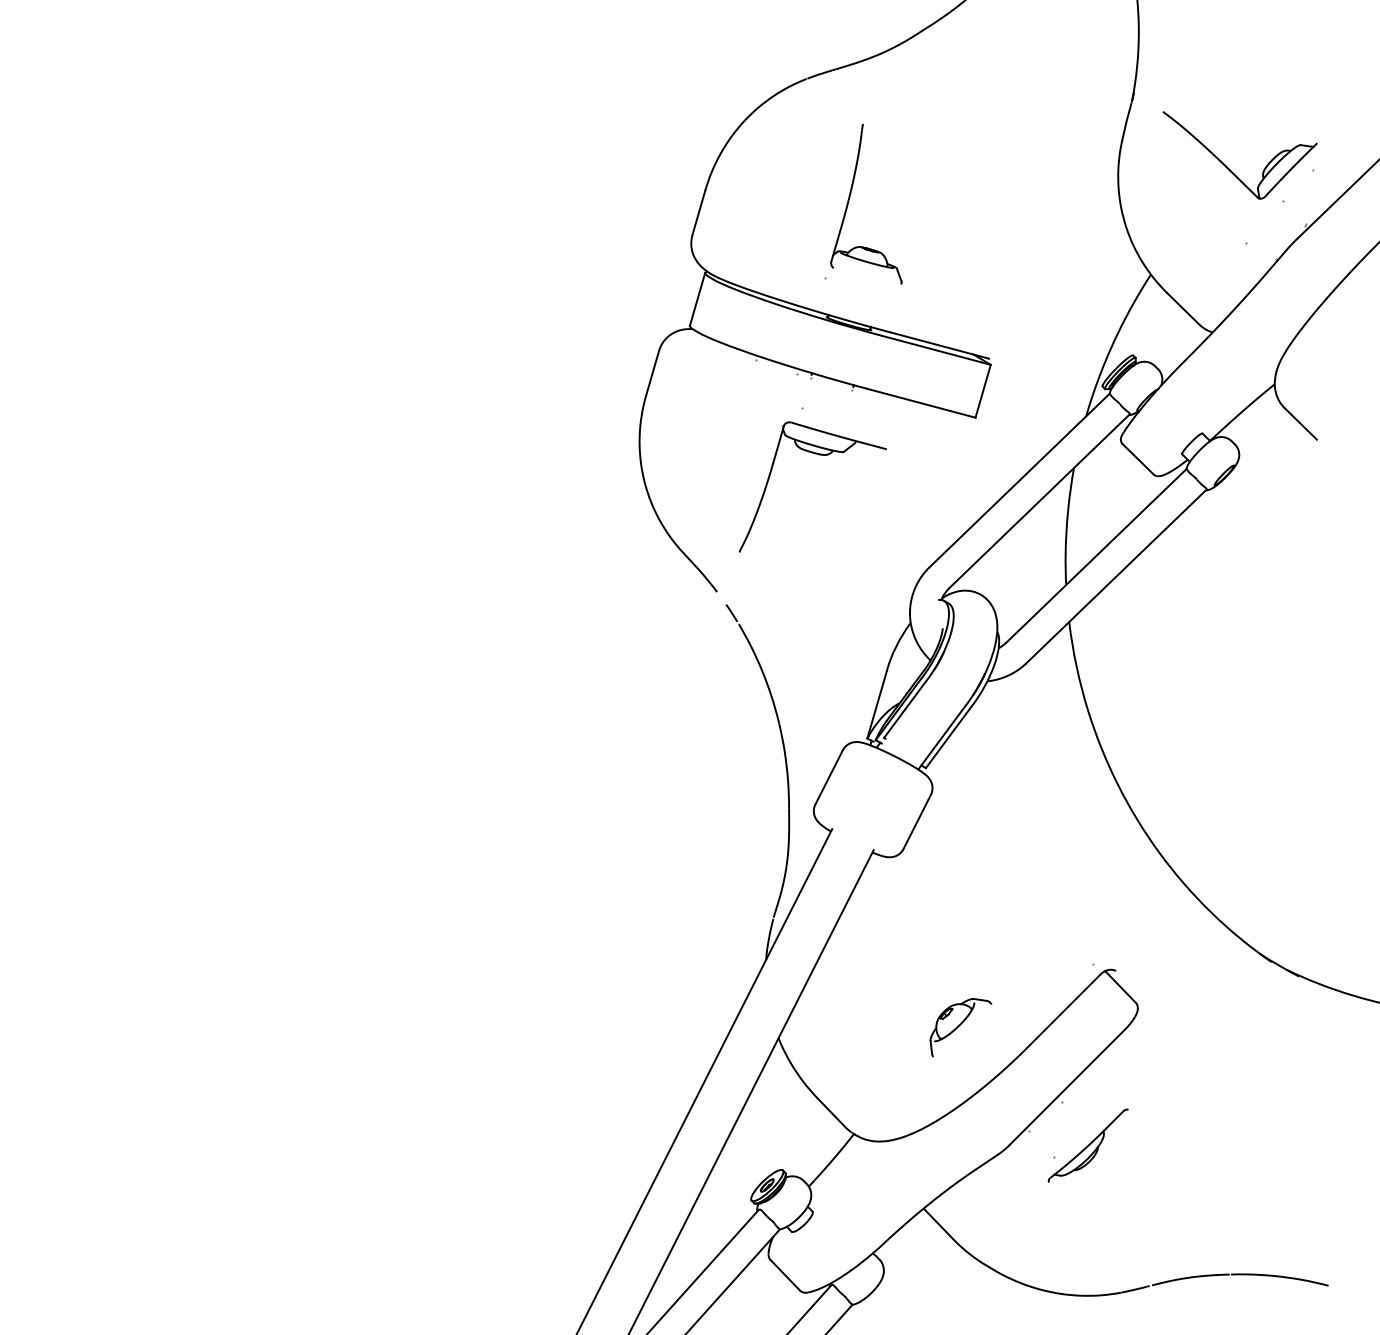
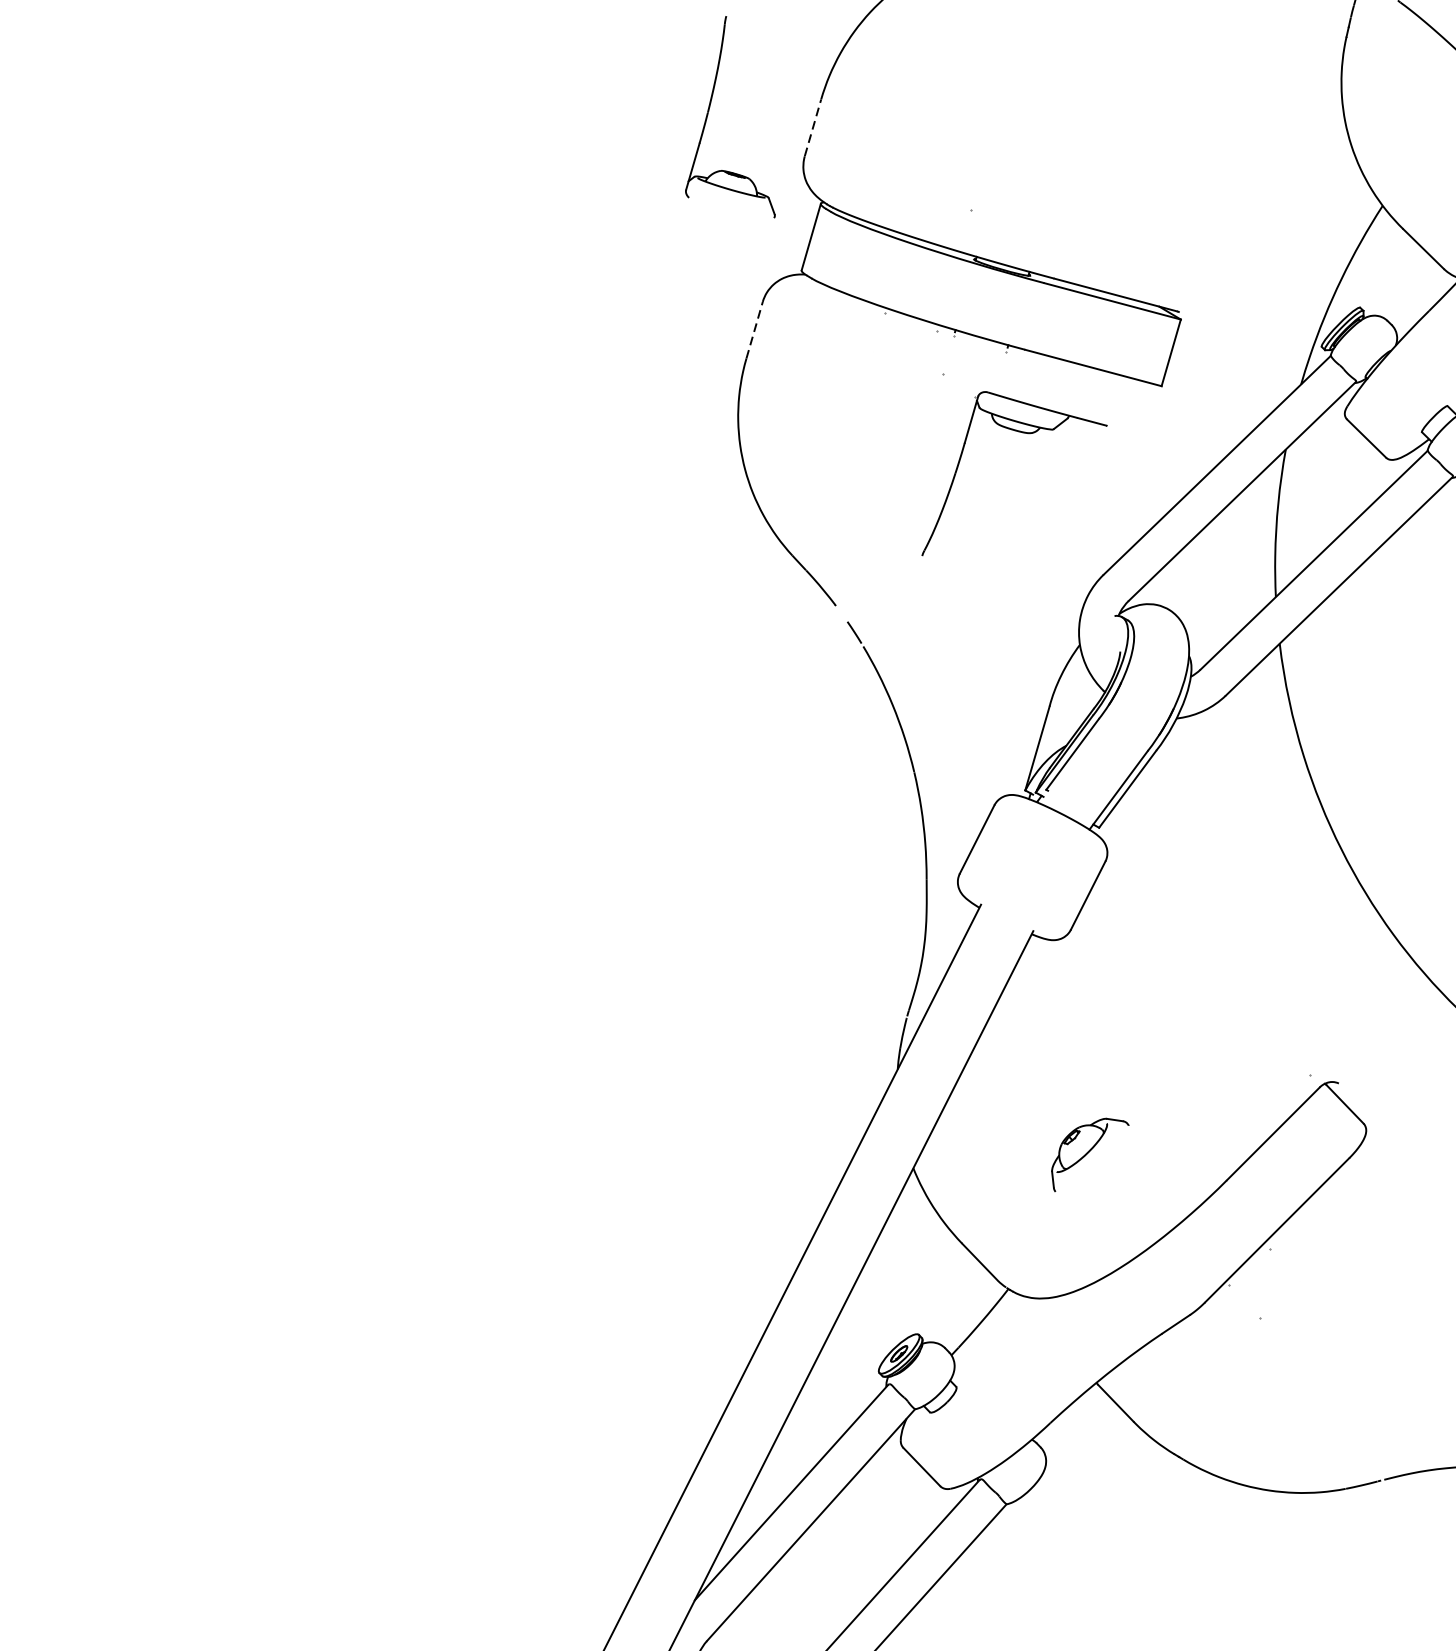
part: (849, 201) -> (709, 113), moved
line: (699, 212) -> (813, 127), solid -> dashed
line: (652, 372) -> (754, 329), solid -> dashed
part: (819, 455) -> (1022, 433), moved
part: (960, 1027) -> (1089, 1154), moved
part: (1087, 1145) -> (1302, 1303), removed

